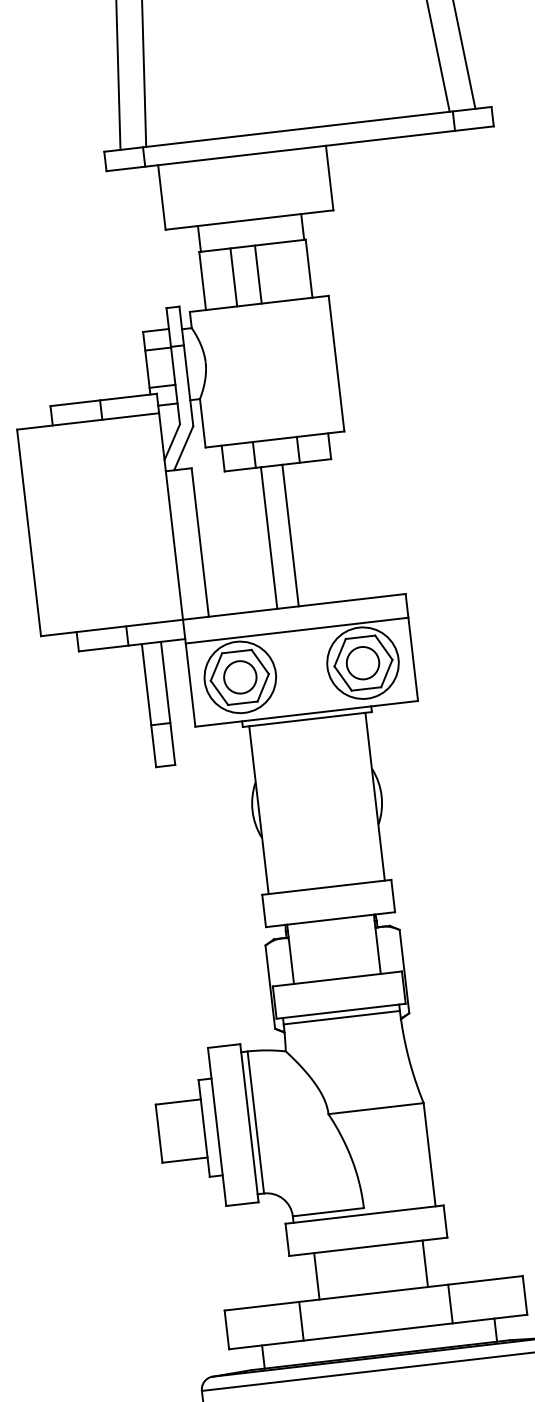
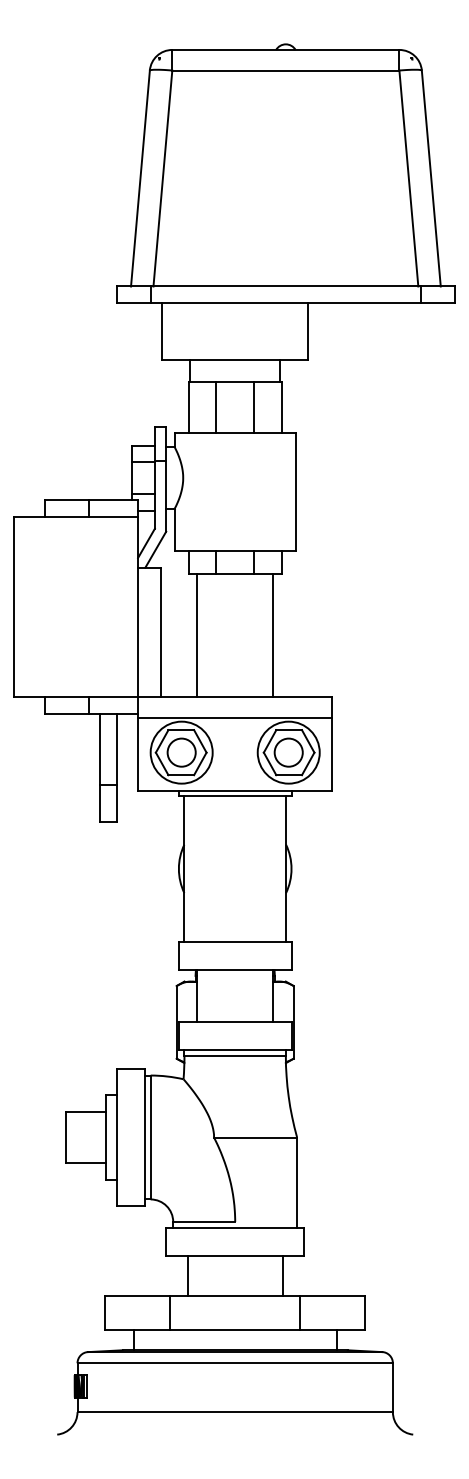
line: (258, 274) -> (254, 407), moved
line: (291, 535) -> (273, 635), moved
line: (269, 537) -> (197, 635), moved

